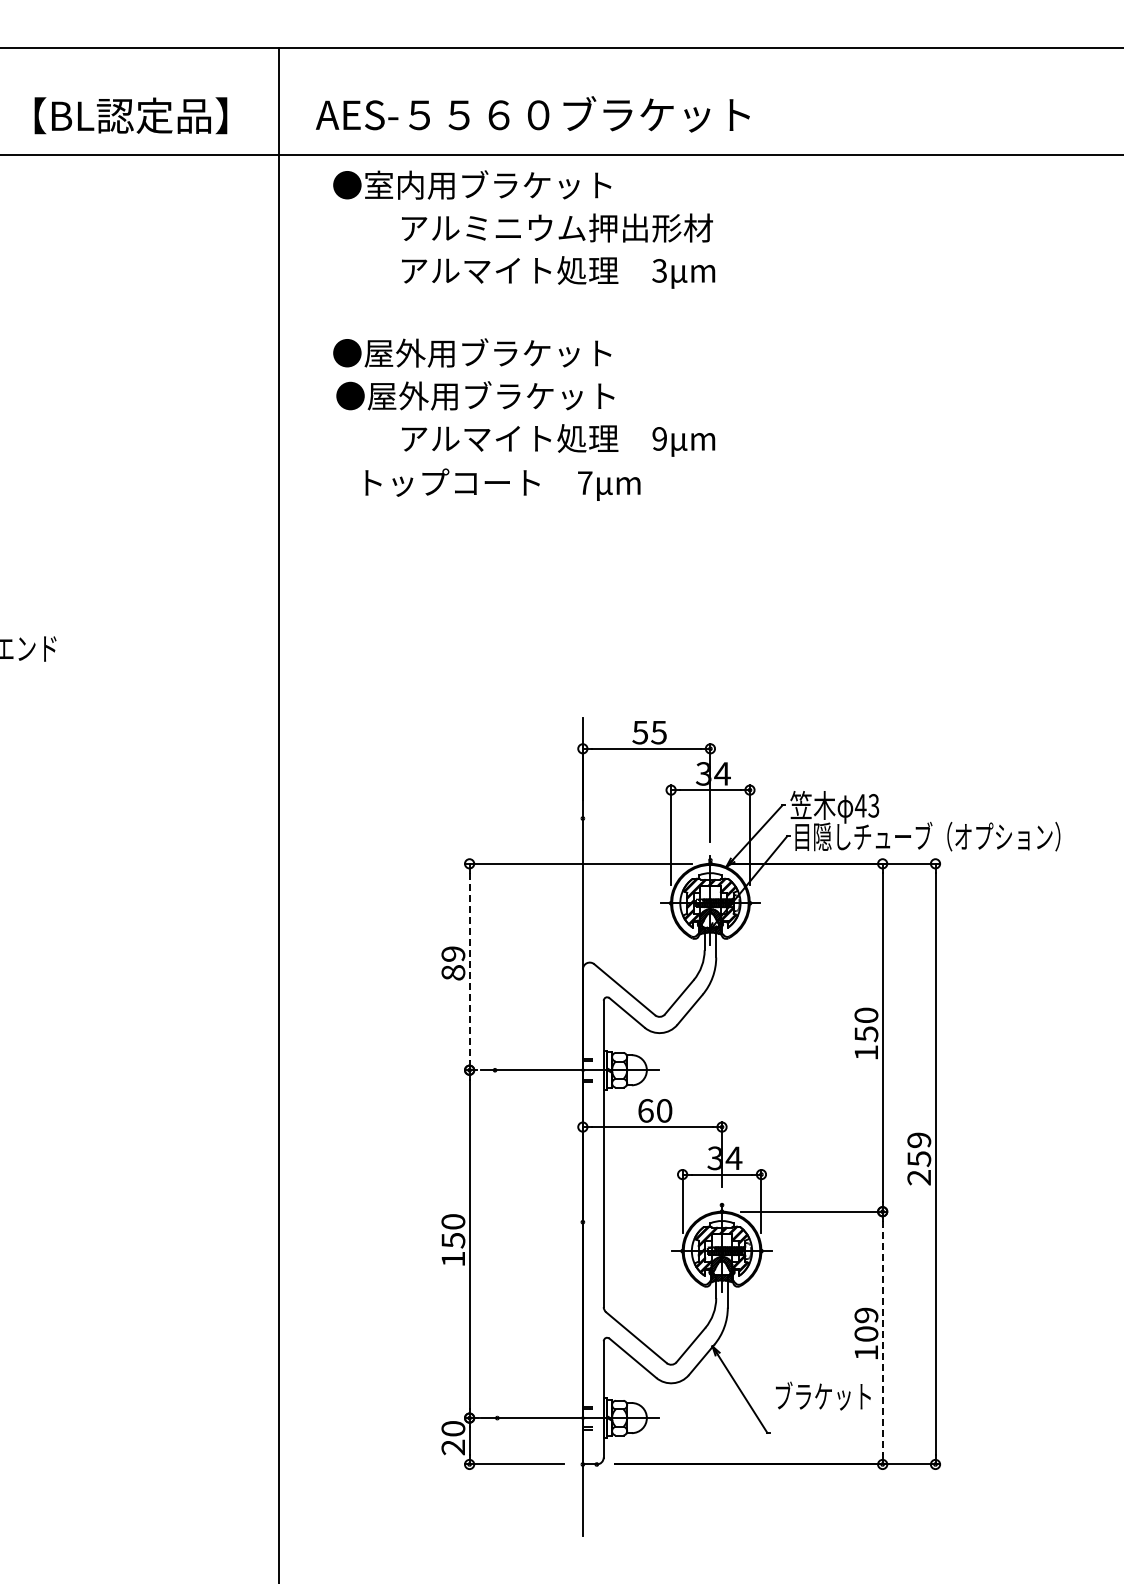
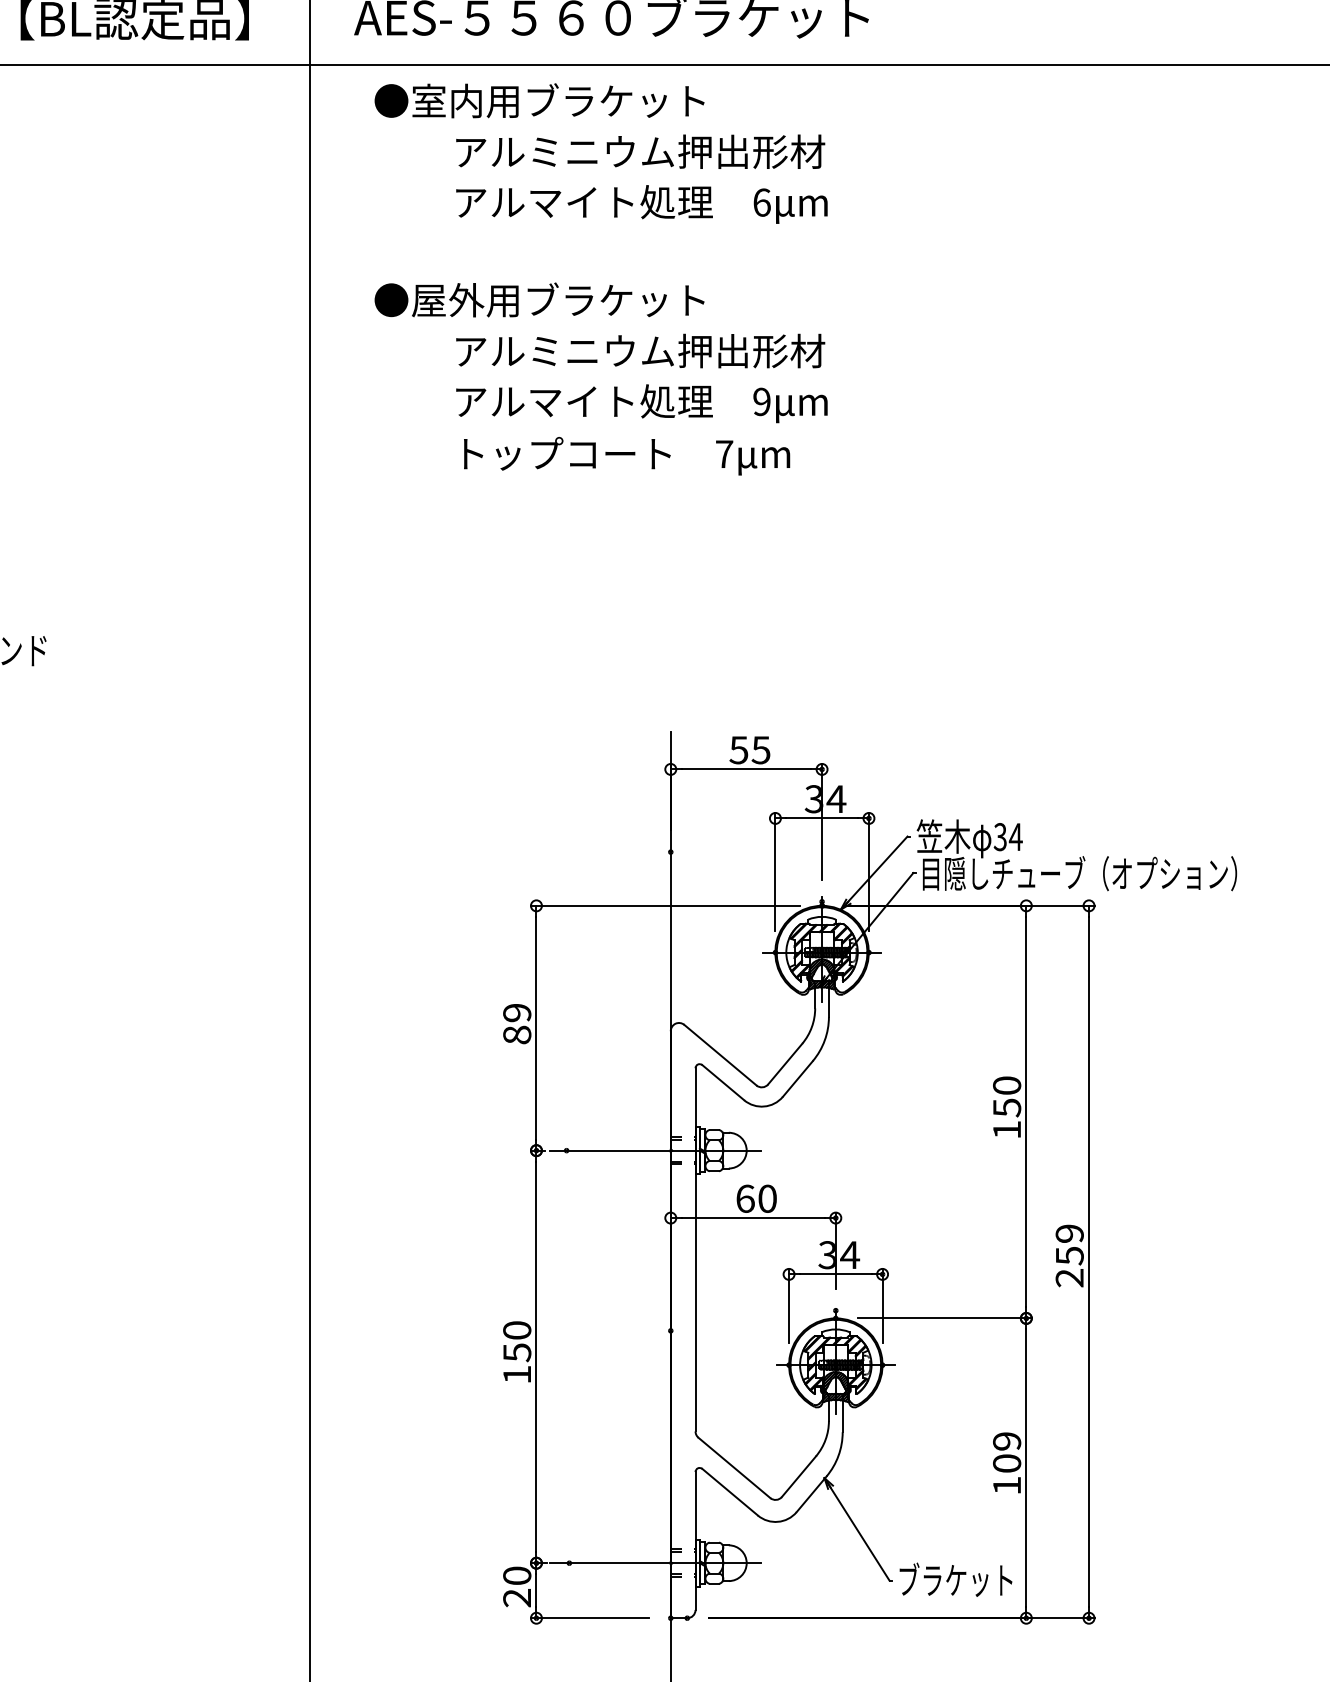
text: (659, 270) -> (761, 202), 3 -> 6
text: (524, 395) -> (601, 350), ●屋外用ブラケット -> アルミニウム押出形材
text: (502, 484) -> (626, 455), moved
text: (866, 805) -> (1007, 836), 43 -> 34
line: (469, 967) -> (536, 1028), dashed -> solid
line: (882, 1338) -> (1026, 1468), dashed -> solid
text: (823, 1395) -> (956, 1579), moved

